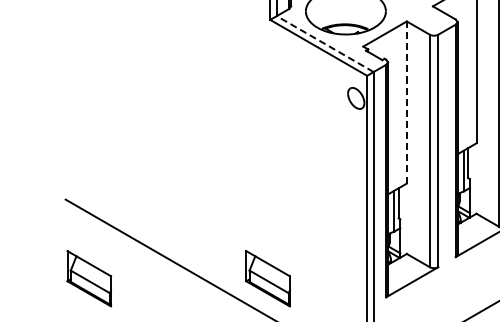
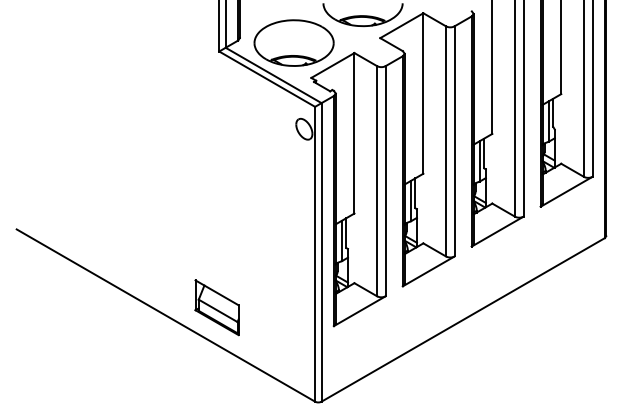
line: (325, 44) -> (273, 75), dashed -> solid
line: (406, 101) -> (354, 132), dashed -> solid
part: (88, 278) -> (39, 307), removed

